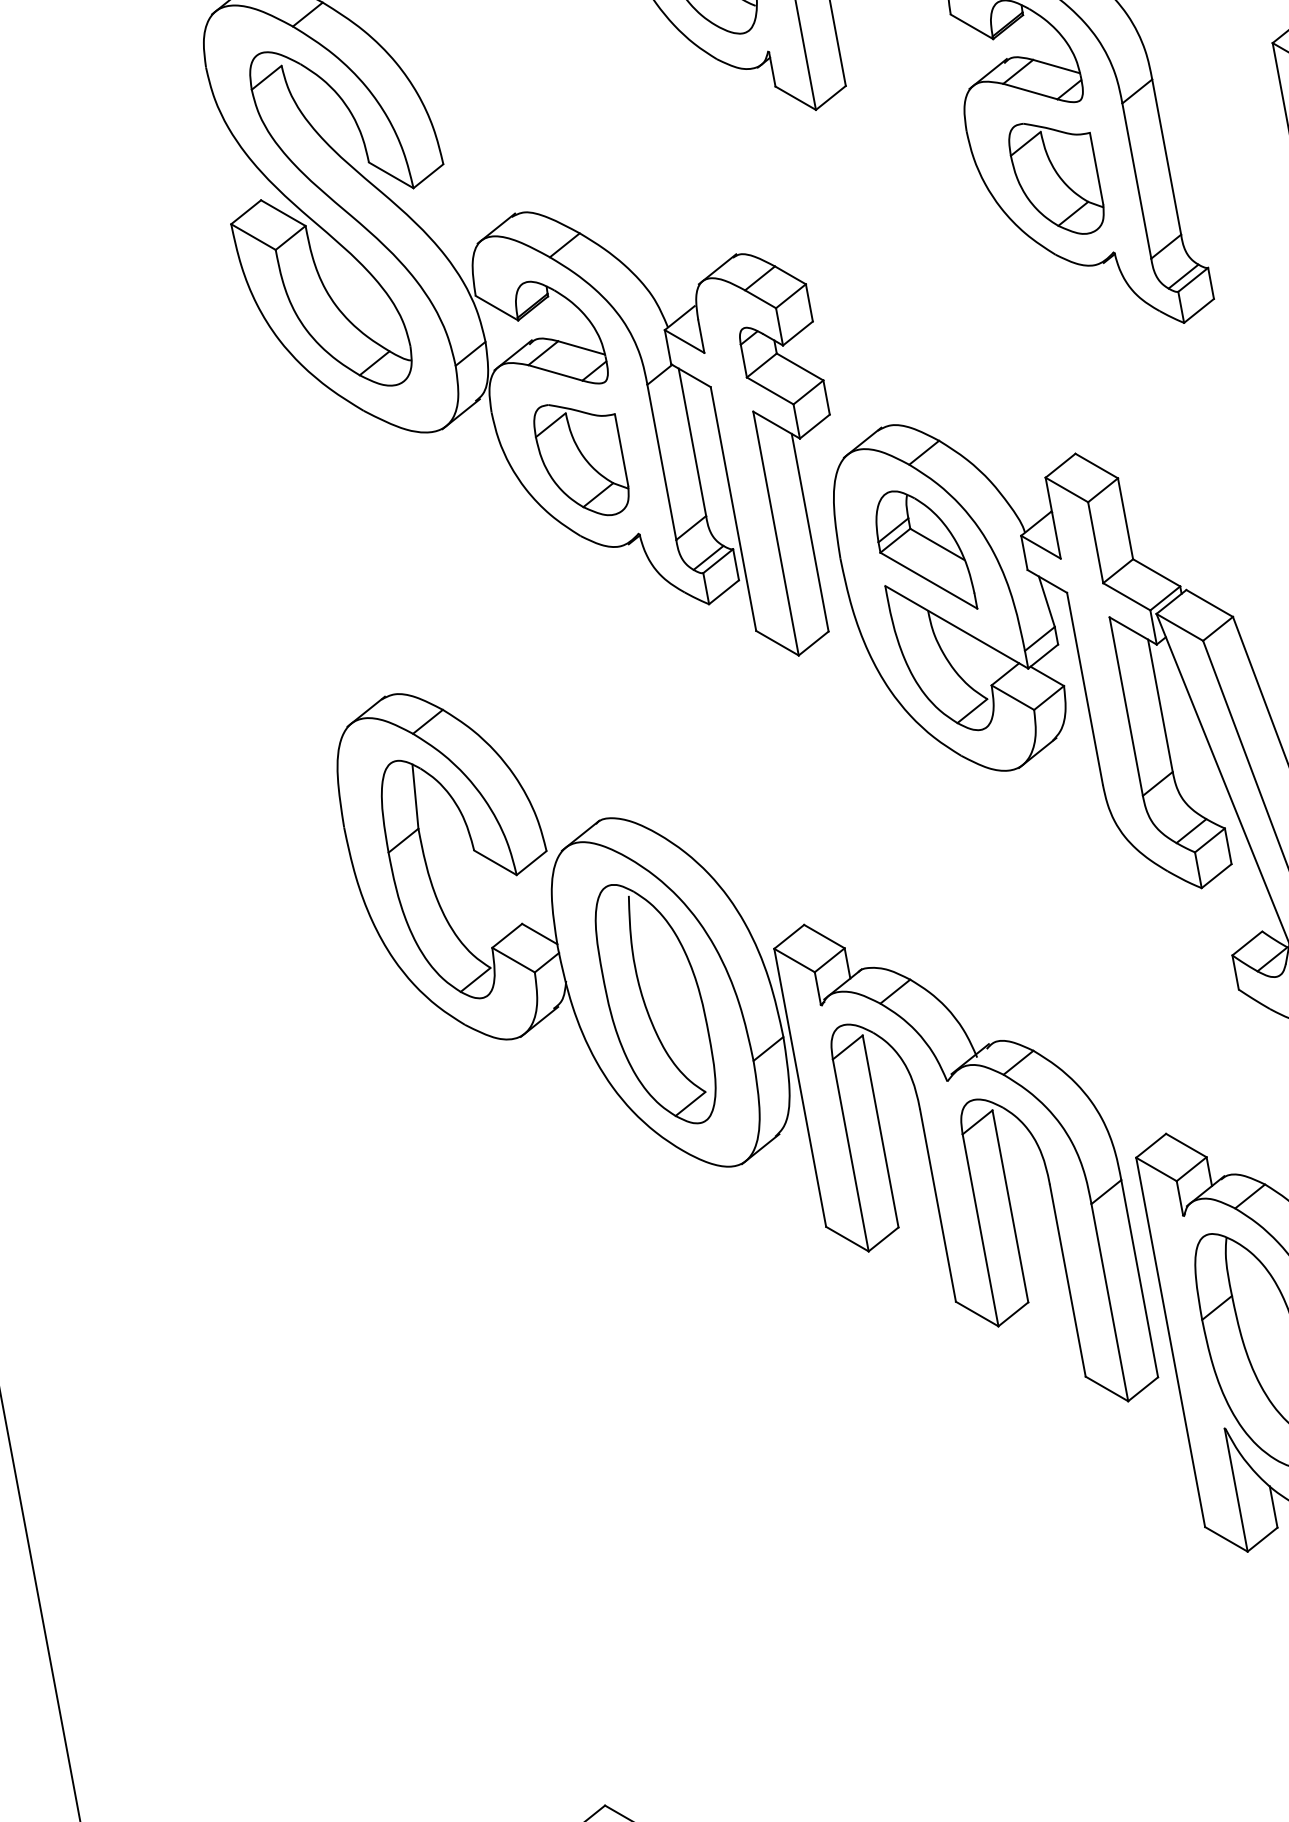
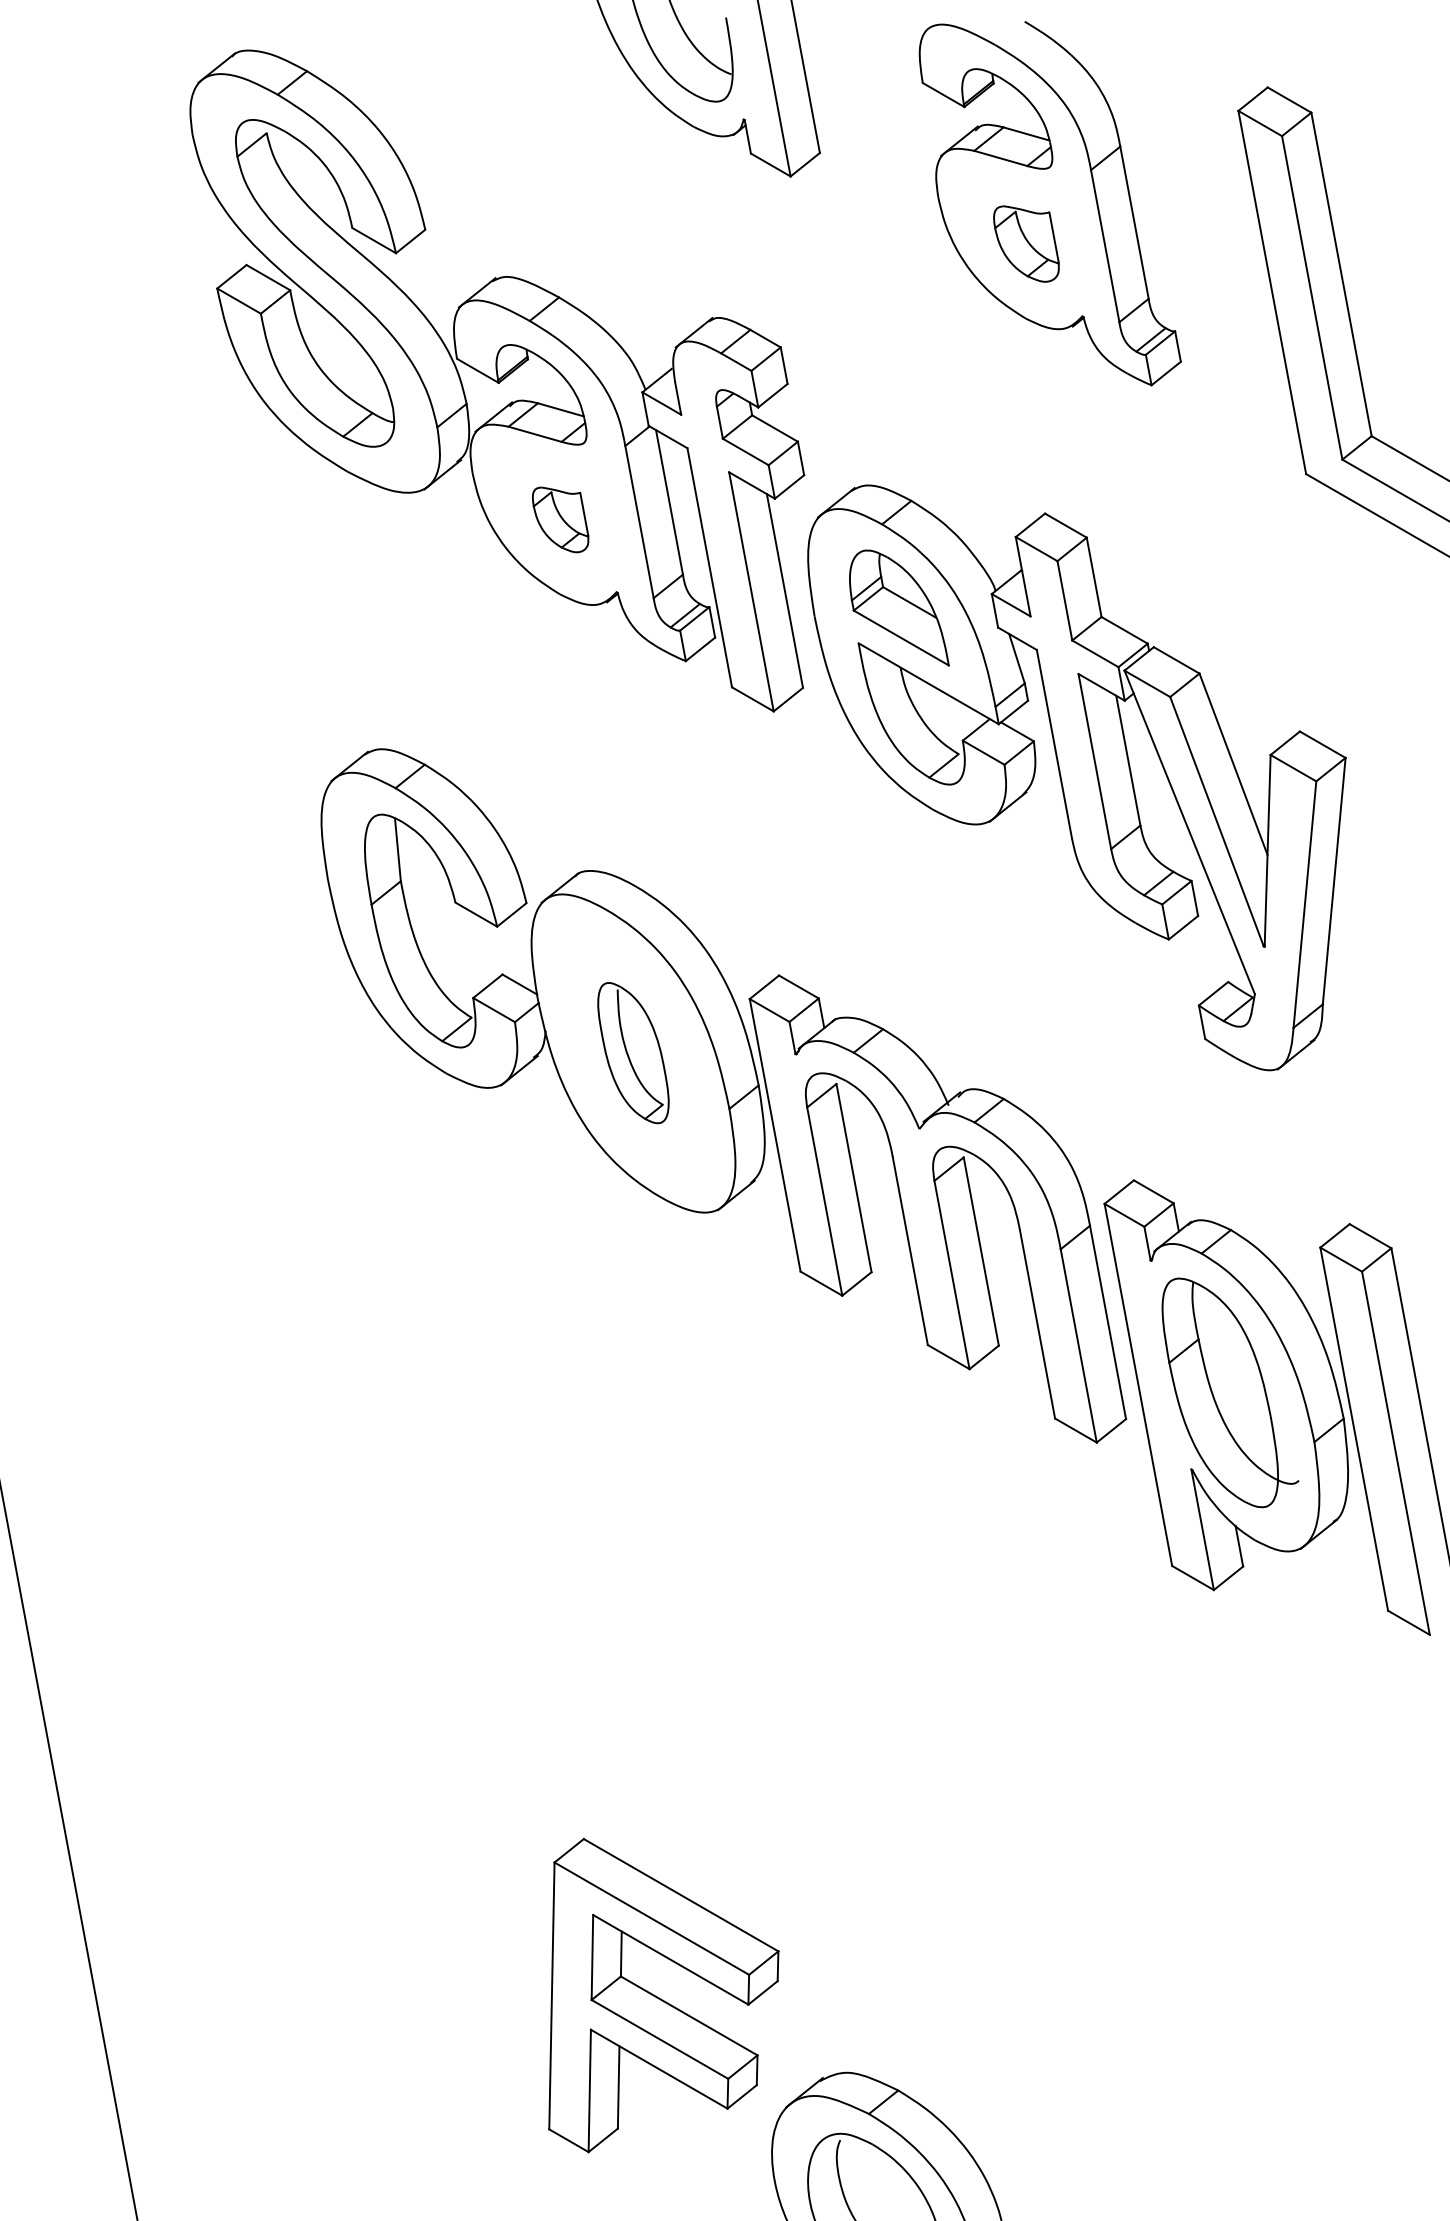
part: (1056, 178) -> (1026, 243), size x0.7
part: (581, 459) -> (560, 519), size x0.6
part: (655, 1003) -> (633, 1052), size x0.6

